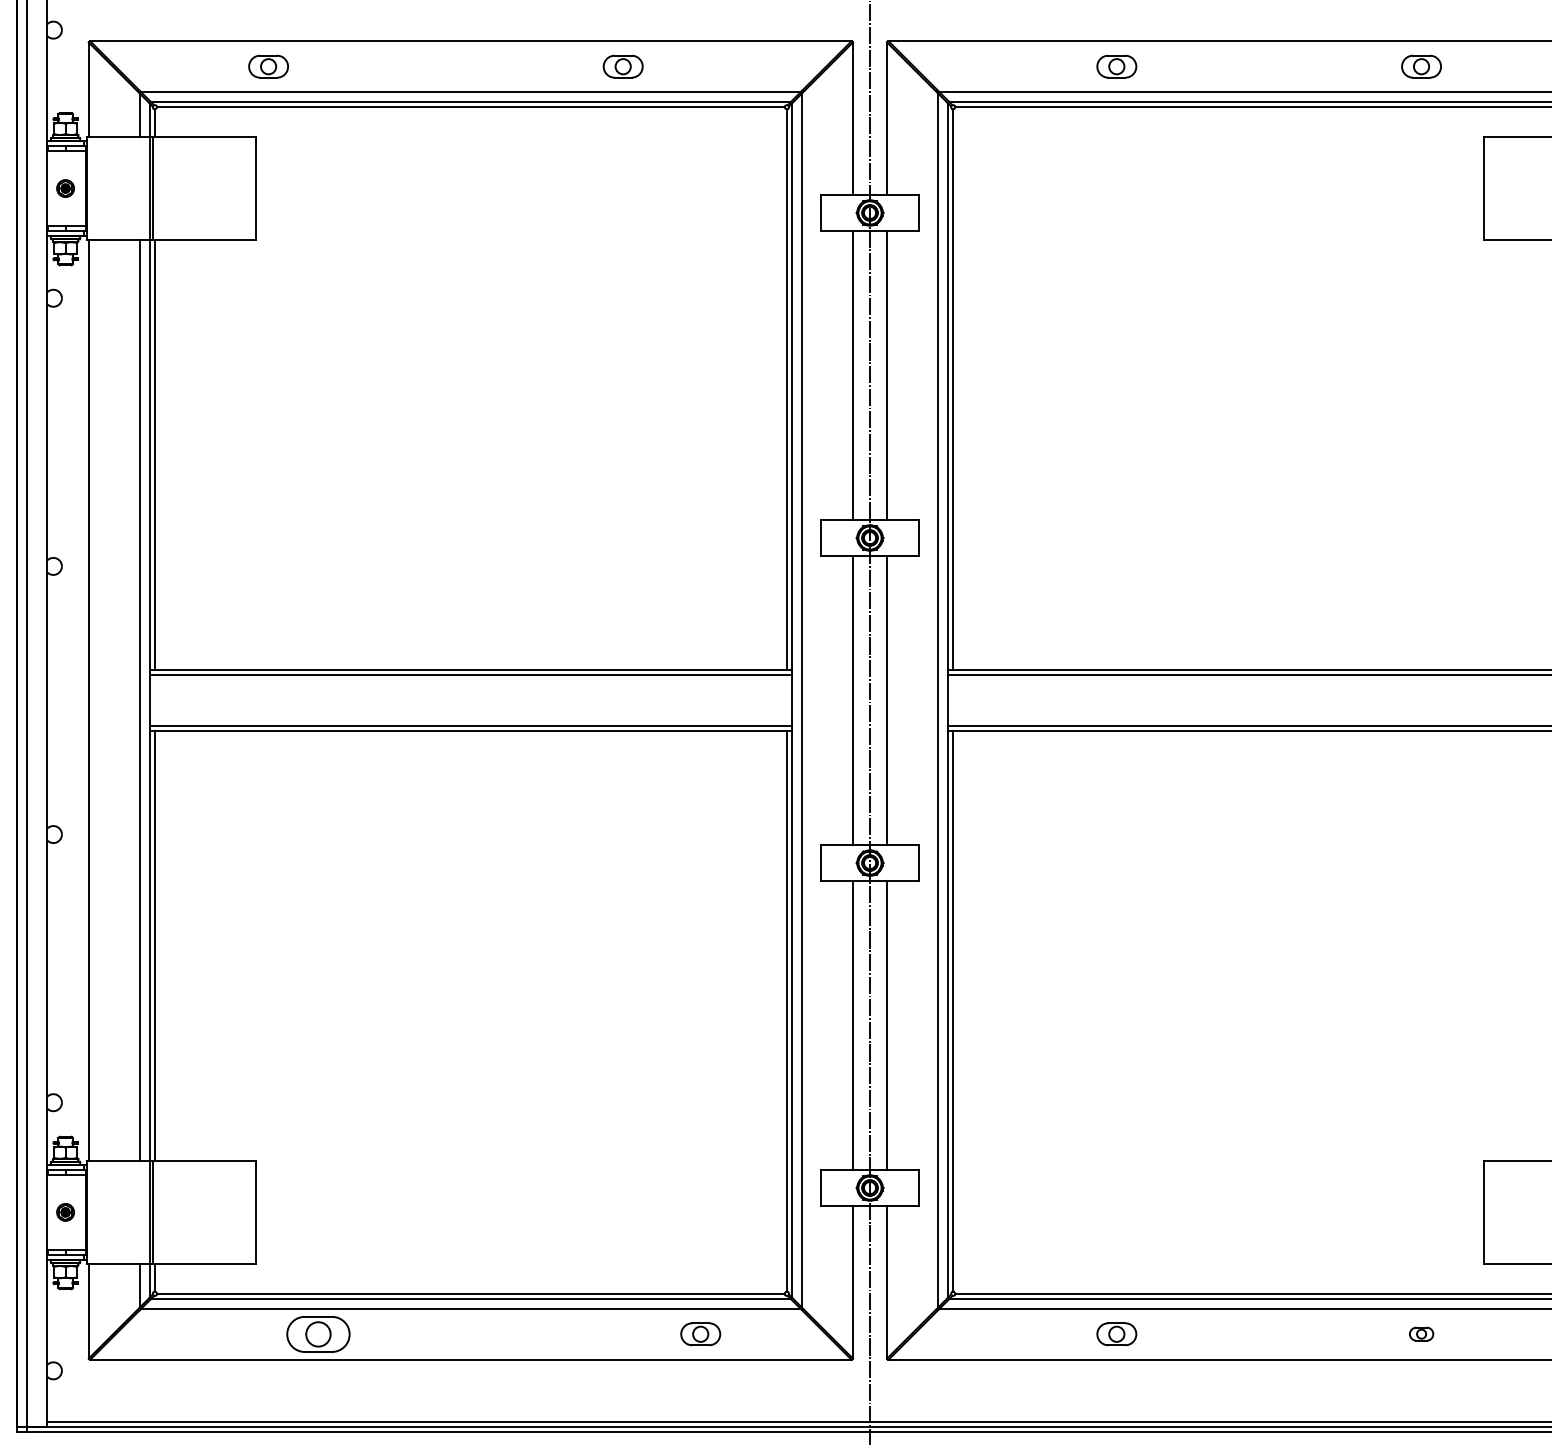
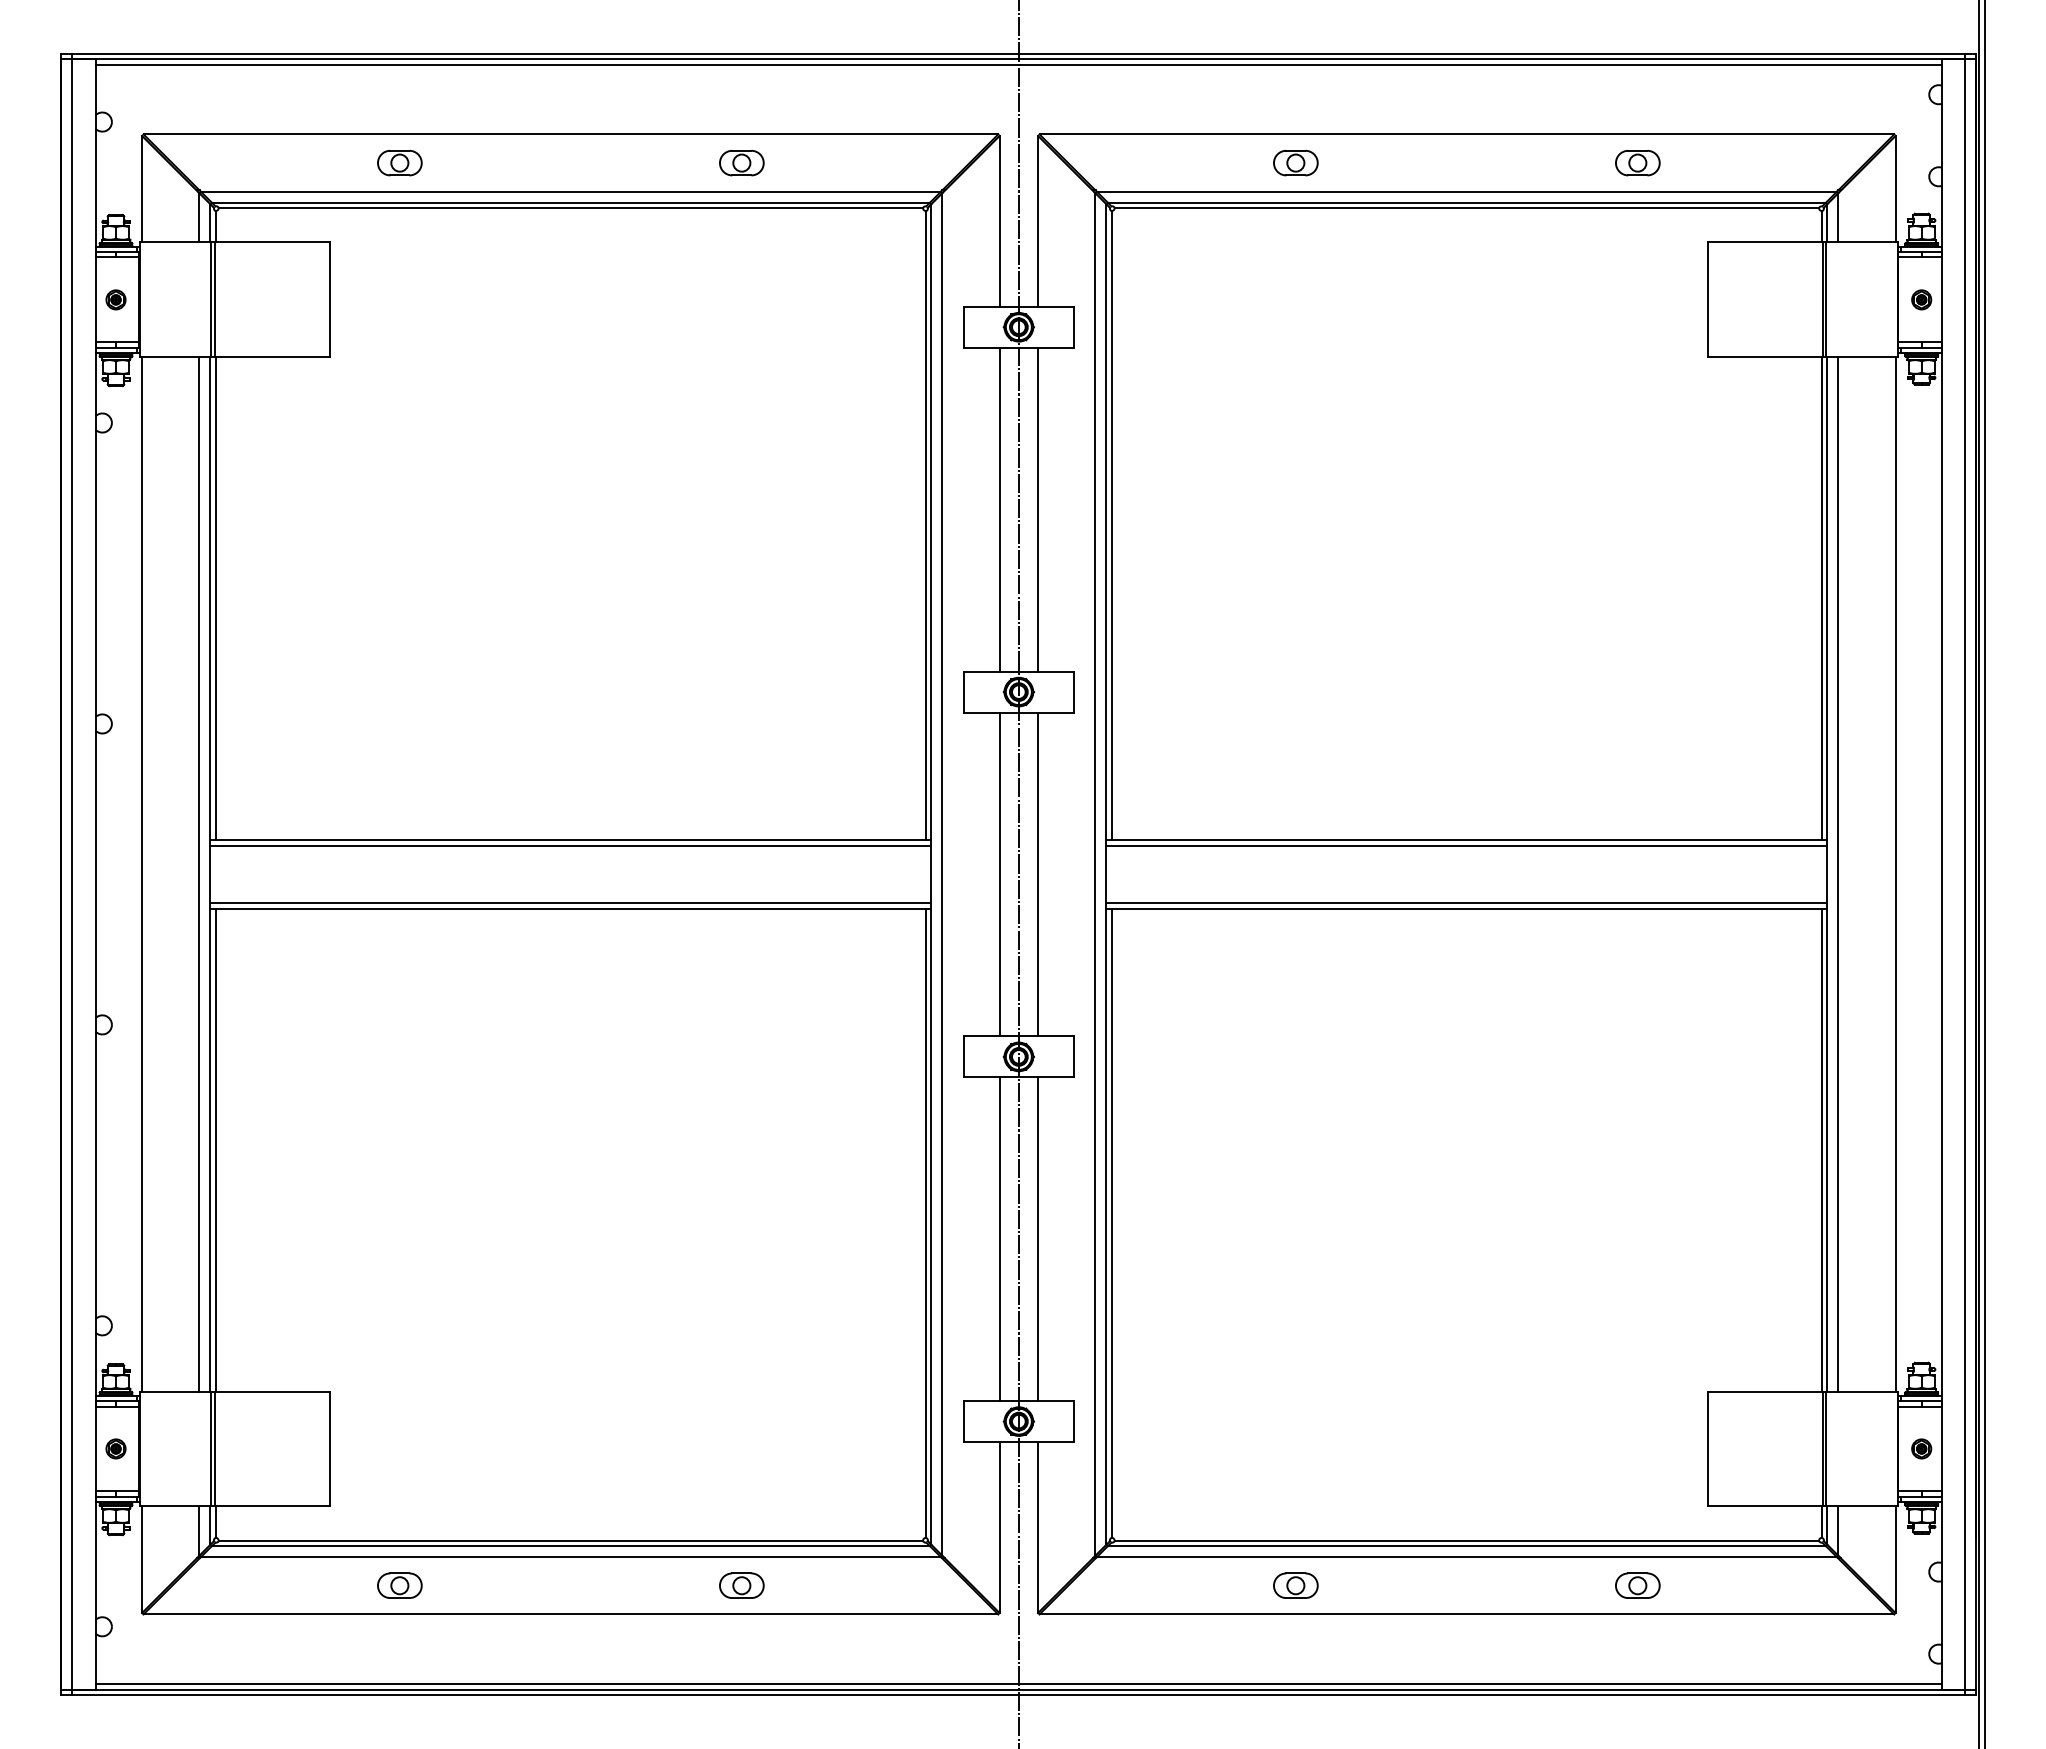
part: (268, 66) -> (399, 162), moved
part: (318, 1334) -> (399, 1585), size x0.62
part: (700, 1334) -> (741, 1585), moved
part: (1421, 1334) -> (1637, 1585), size x1.67

